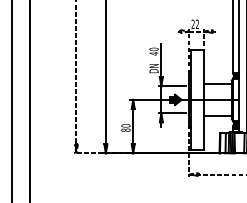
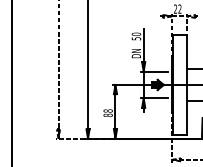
text: (153, 53) -> (135, 38), 40 -> 50
text: (125, 125) -> (107, 110), 80 -> 88

